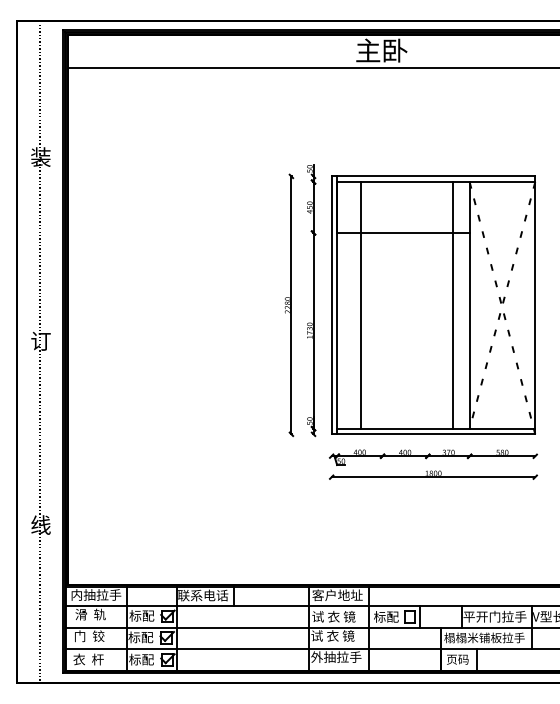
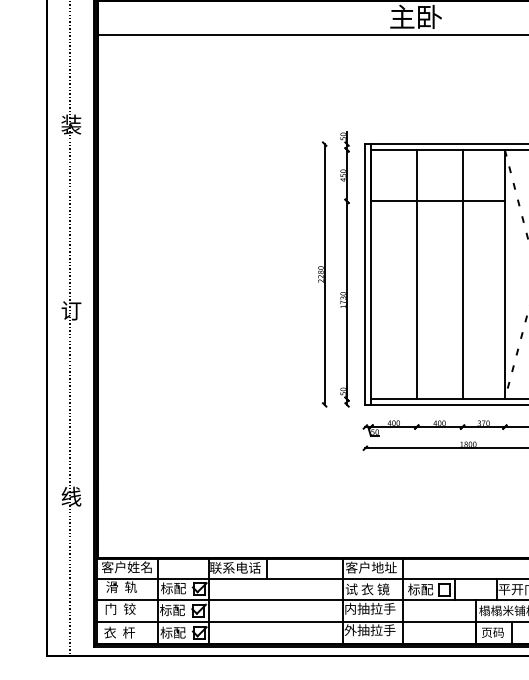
line: (360, 305) -> (416, 274), moved
line: (452, 305) -> (462, 274), moved
text: (96, 594) -> (127, 566), 内抽拉手 -> 客户姓名
text: (336, 635) -> (370, 608), 试 衣 镜 -> 内抽拉手

